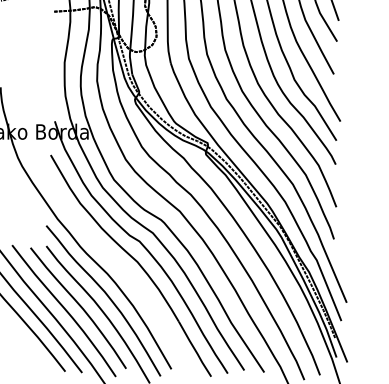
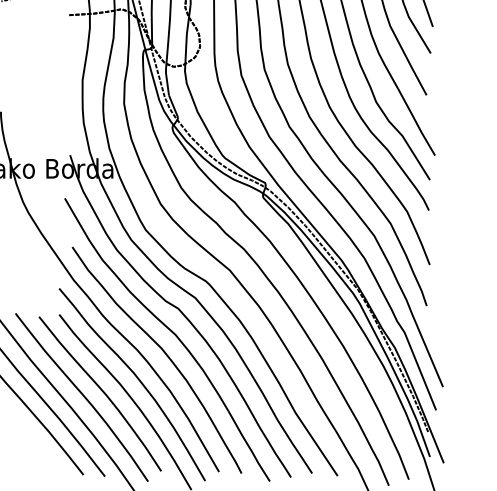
curve: (127, 275) -> (163, 352), added

